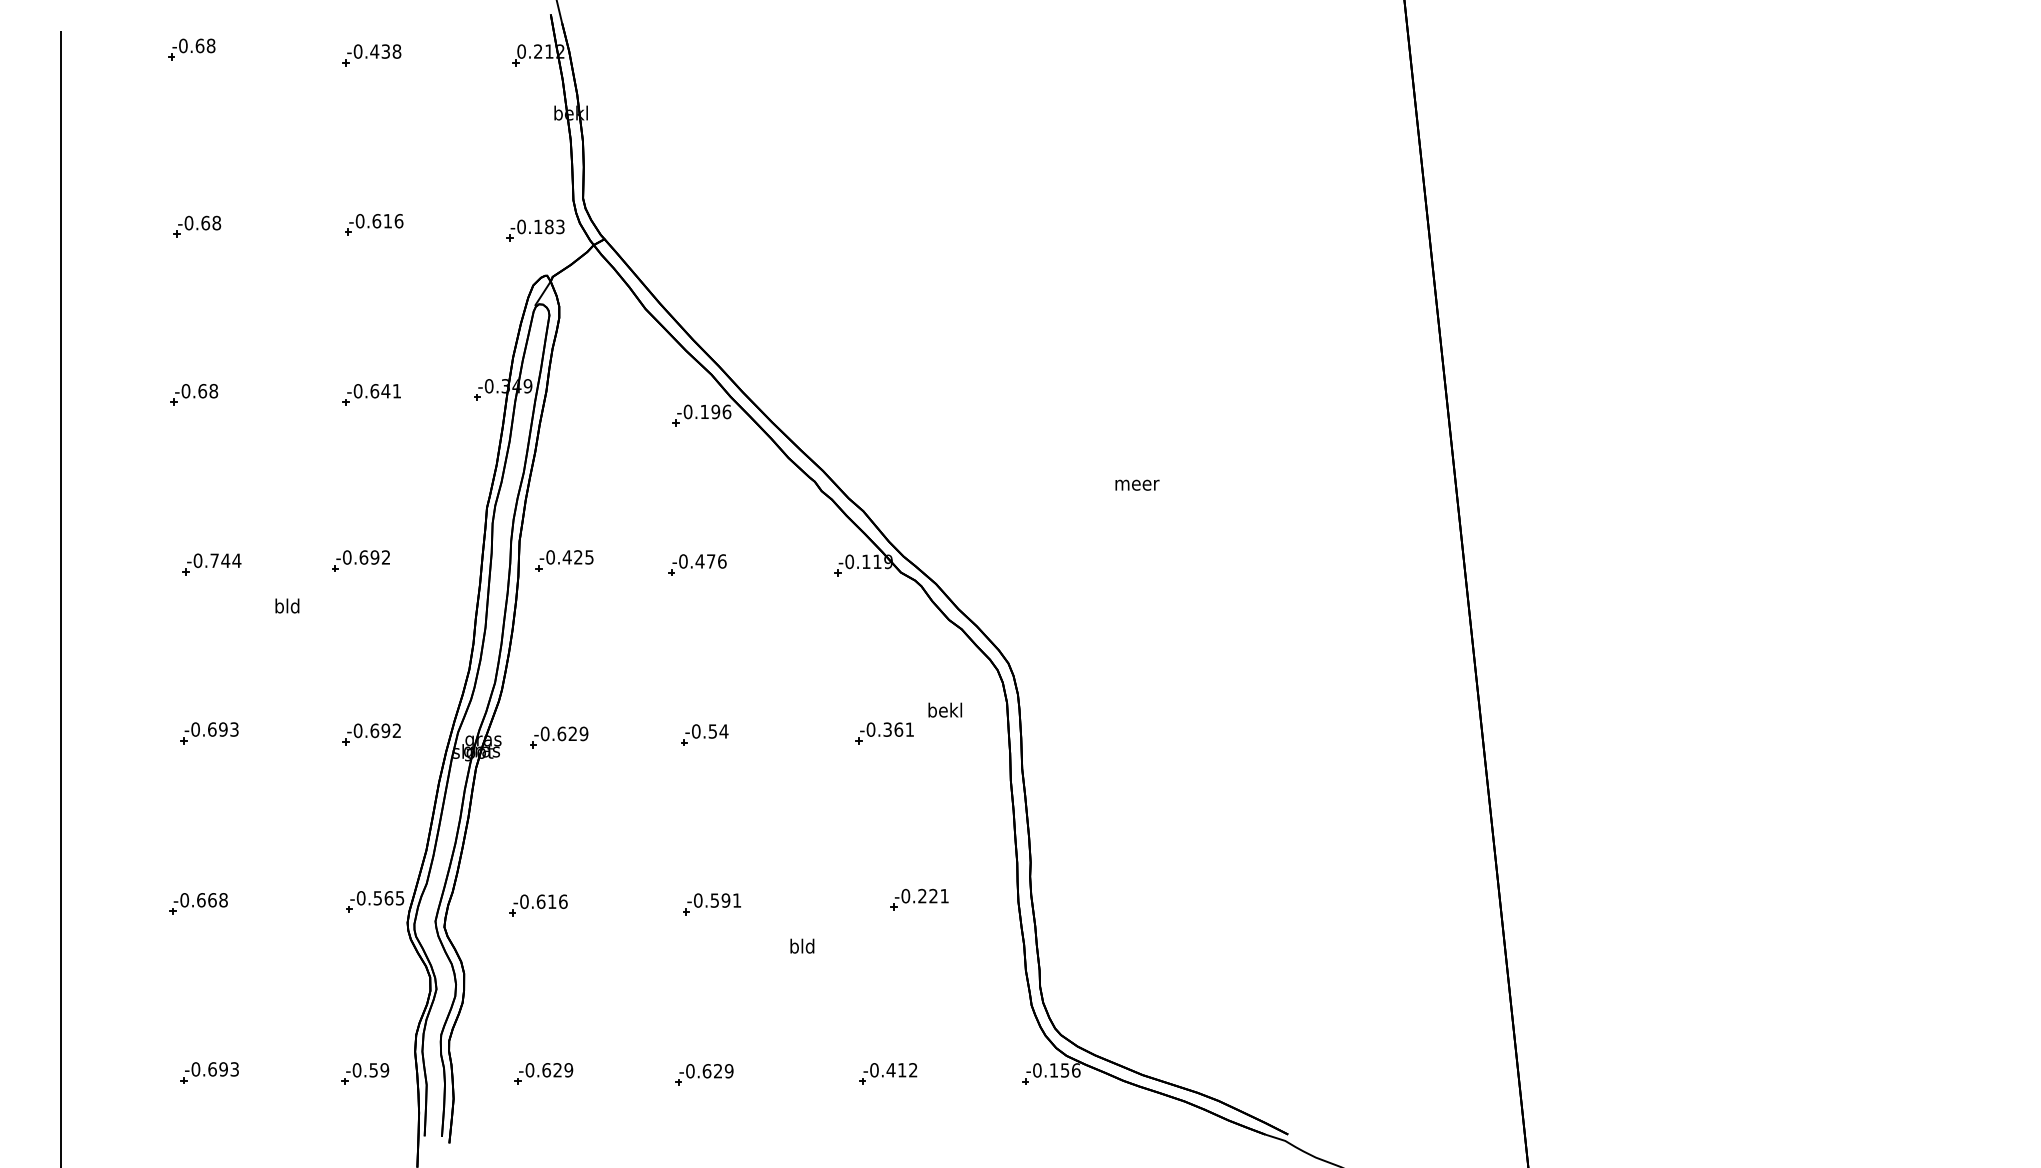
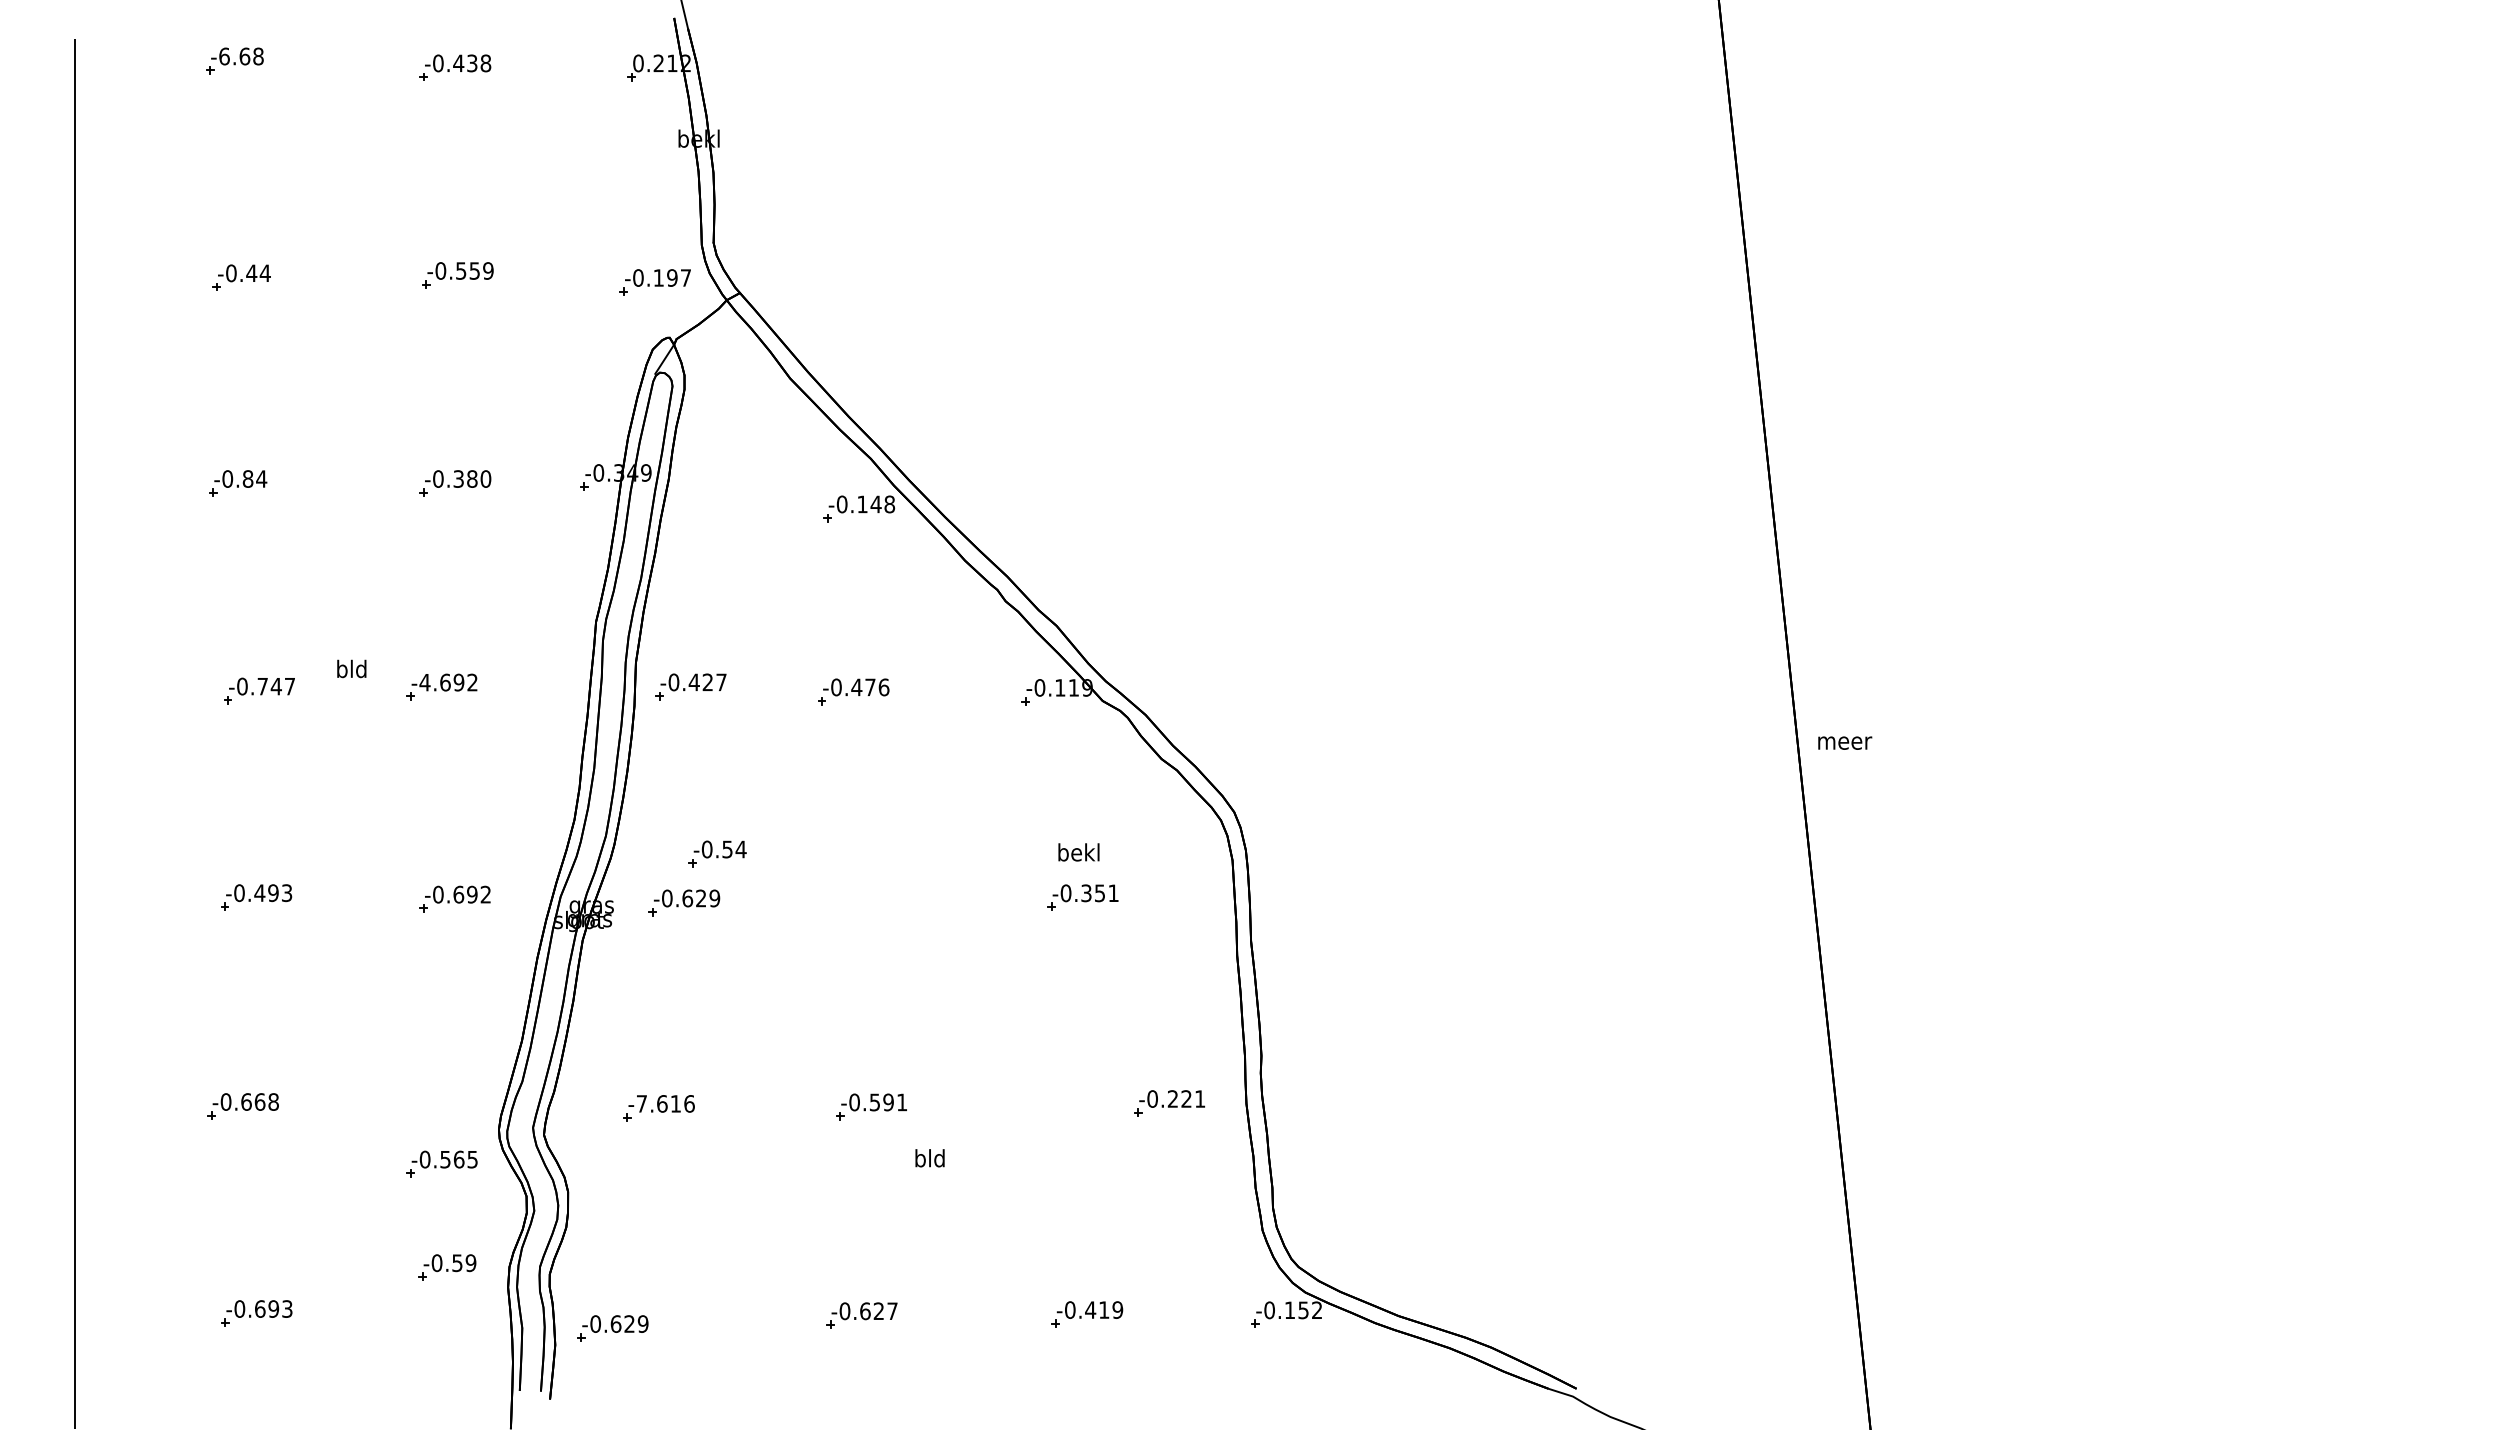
text: (183, 45) -> (224, 56), -0.68 -> -6.68
text: (387, 220) -> (474, 270), -0.616 -> -0.559
text: (211, 223) -> (258, 273), -0.68 -> -0.44
text: (554, 226) -> (678, 277), -0.183 -> -0.197
text: (207, 390) -> (254, 478), -0.68 -> -0.84
text: (386, 390) -> (472, 478), -0.641 -> -0.380
text: (721, 412) -> (882, 504), -0.196 -> -0.148
text: (1137, 484) -> (1845, 742), moved
text: (346, 557) -> (424, 682), -0.692 -> -4.692
text: (589, 557) -> (721, 682), -0.425 -> -0.427
text: (236, 560) -> (289, 686), -0.744 -> -0.747
text: (287, 605) -> (351, 668), moved
text: (944, 710) -> (1078, 852), moved
text: (211, 729) -> (259, 893), -0.693 -> -0.493
text: (898, 729) -> (1099, 893), -0.361 -> -0.351
part: (704, 734) -> (717, 853), moved
part: (919, 899) -> (1169, 1103), moved
part: (374, 901) -> (441, 1163), moved
text: (524, 901) -> (641, 1103), -0.616 -> -7.616
text: (801, 946) -> (929, 1158), moved
text: (913, 1069) -> (1117, 1309), -0.412 -> -0.419
text: (1076, 1070) -> (1317, 1310), -0.156 -> -0.152
text: (729, 1071) -> (892, 1311), -0.629 -> -0.627
part: (365, 1073) -> (447, 1267), moved
part: (543, 1073) -> (612, 1328), moved

